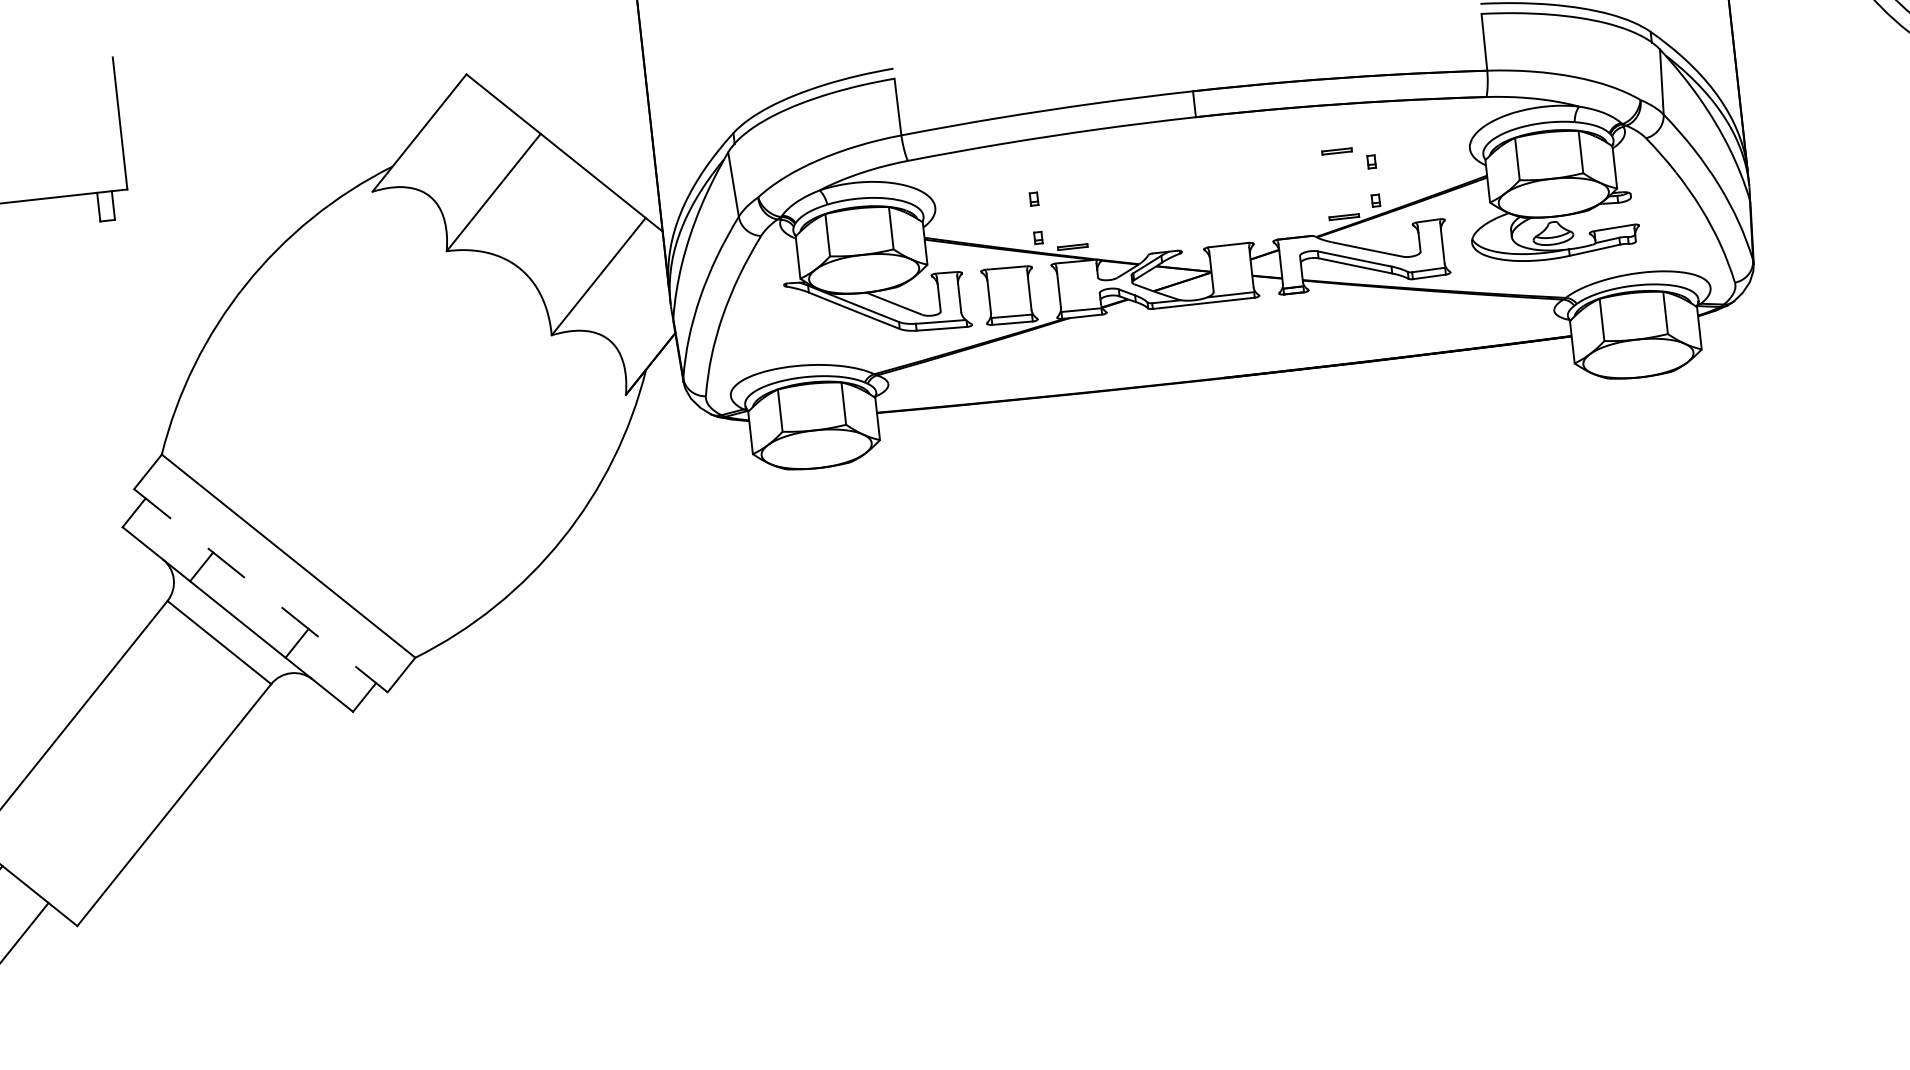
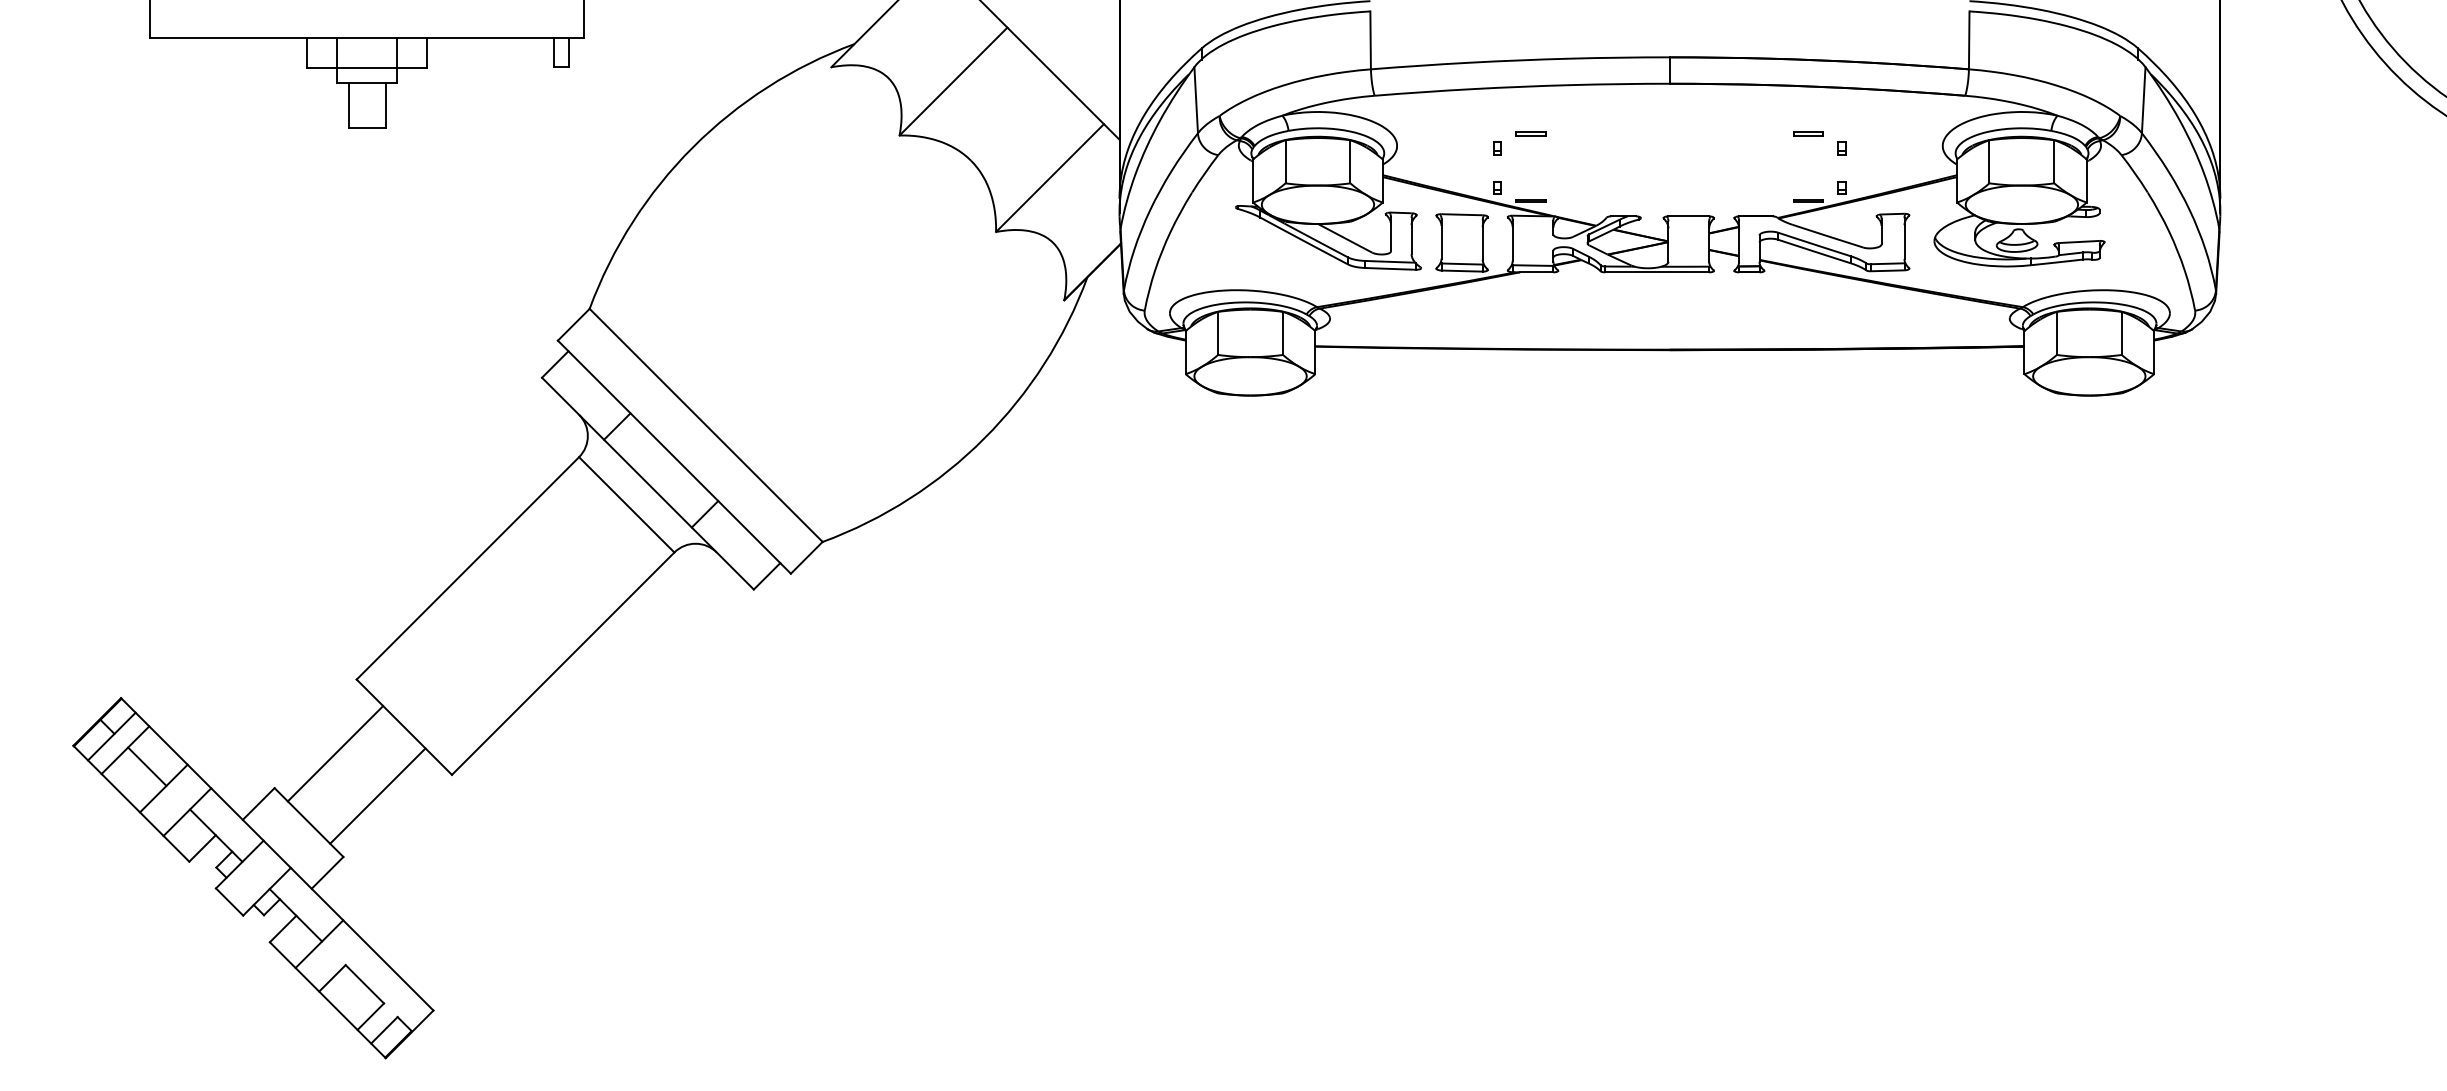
part: (1064, 181) -> (1530, 133), added
line: (261, 591) -> (674, 457), dashed -> solid

